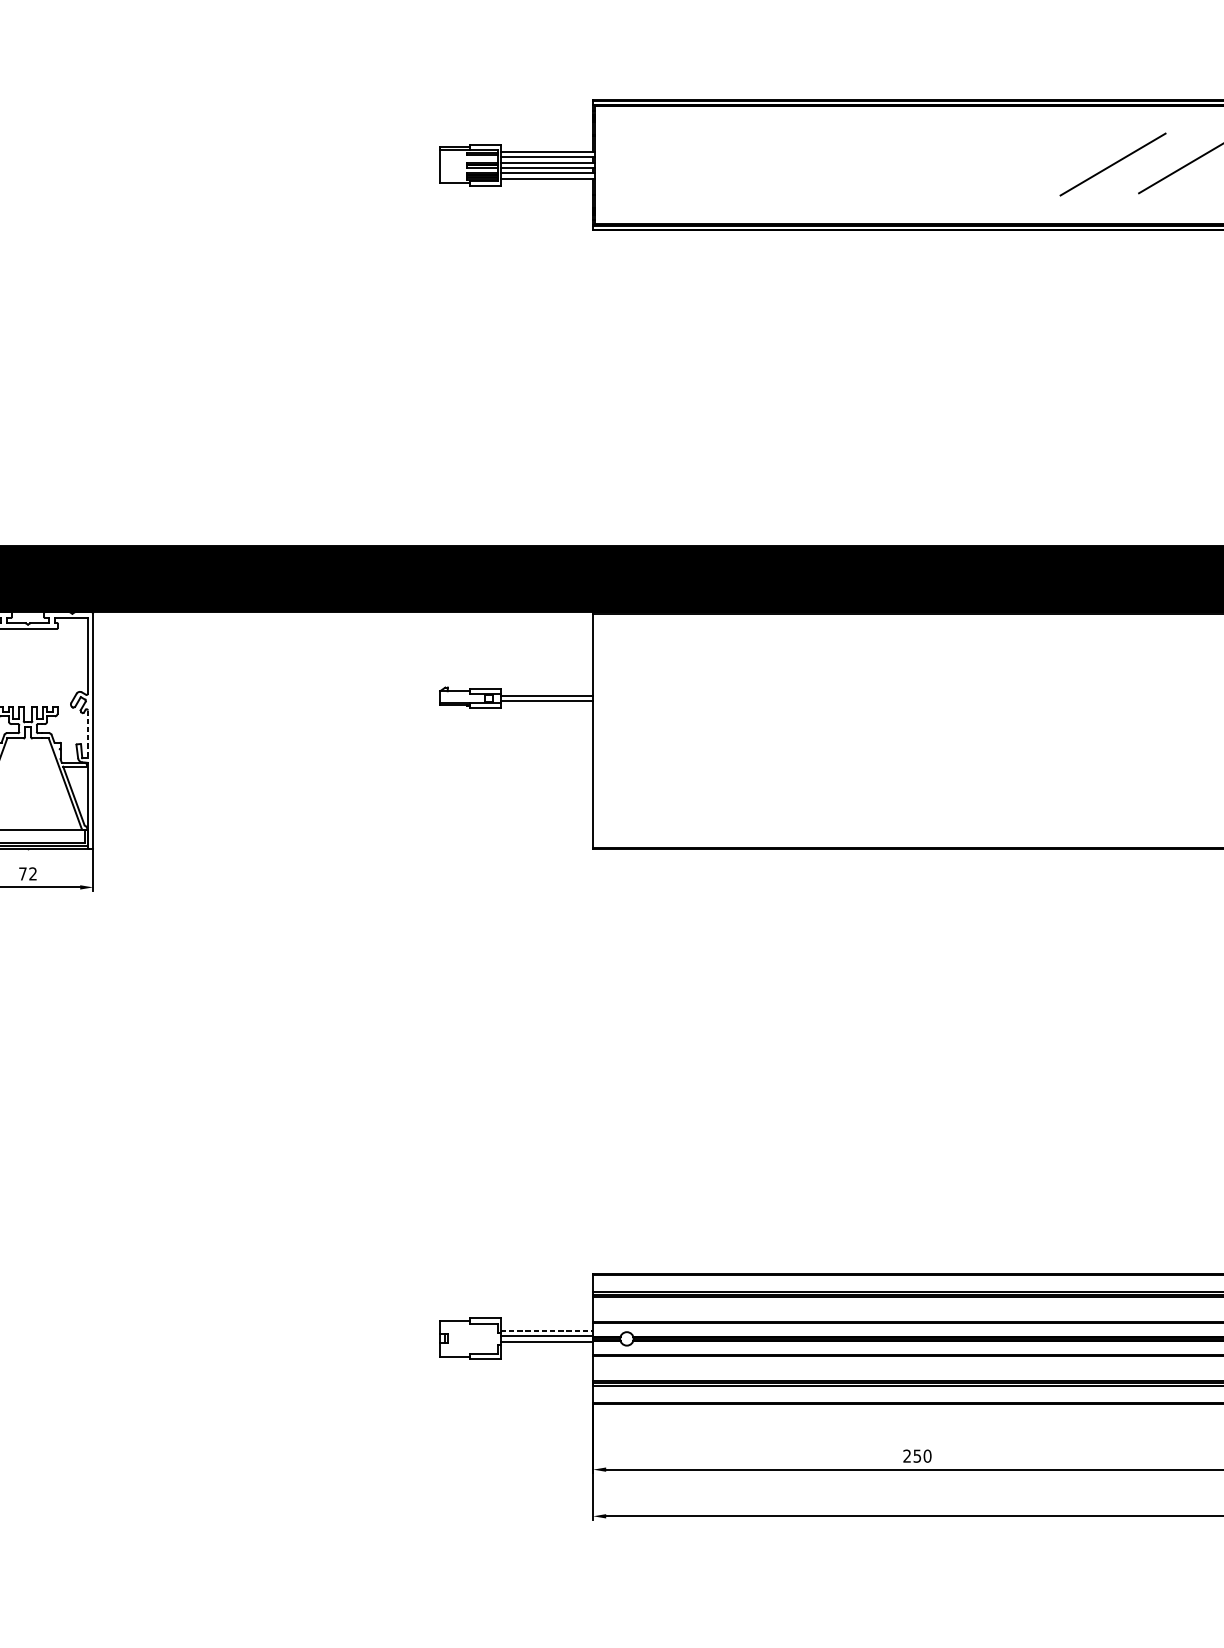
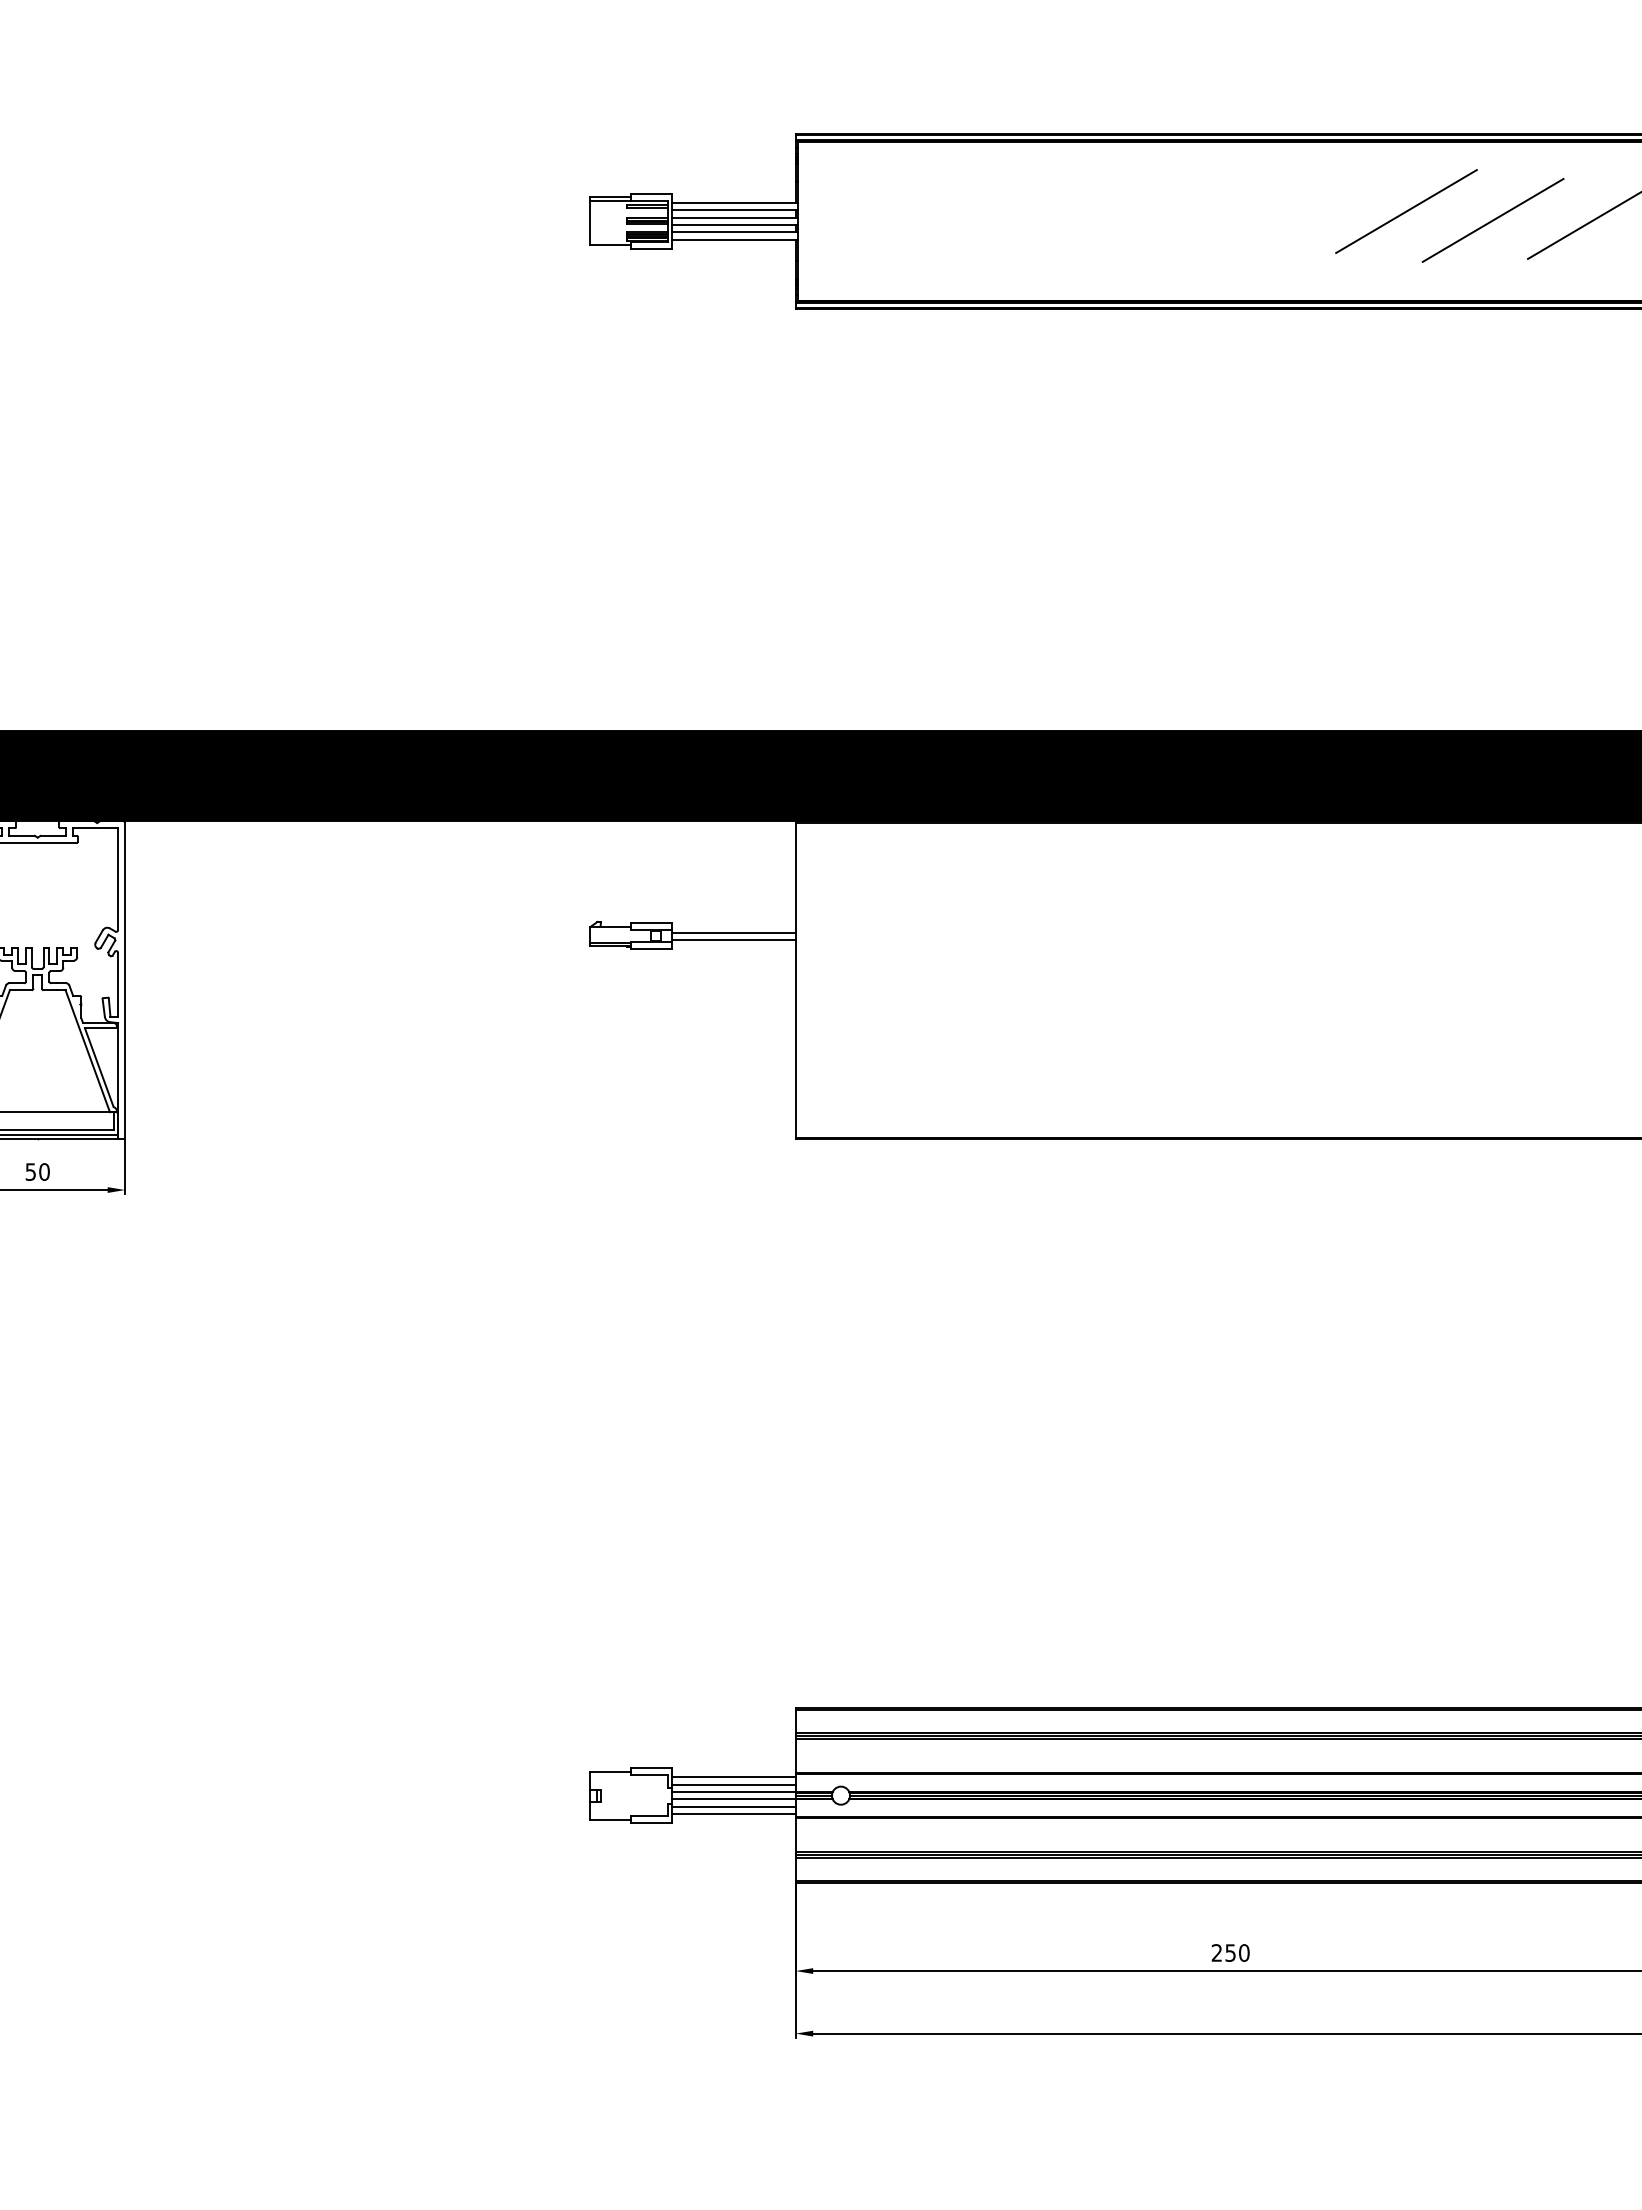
line: (1048, 157) -> (1406, 211), added
line: (88, 734) -> (118, 984), dashed -> solid
text: (27, 873) -> (37, 1171), 72 -> 50
line: (546, 1325) -> (733, 1777), added
line: (546, 1330) -> (733, 1784), dashed -> solid
line: (546, 1346) -> (733, 1806), added
line: (546, 1352) -> (733, 1813), added

